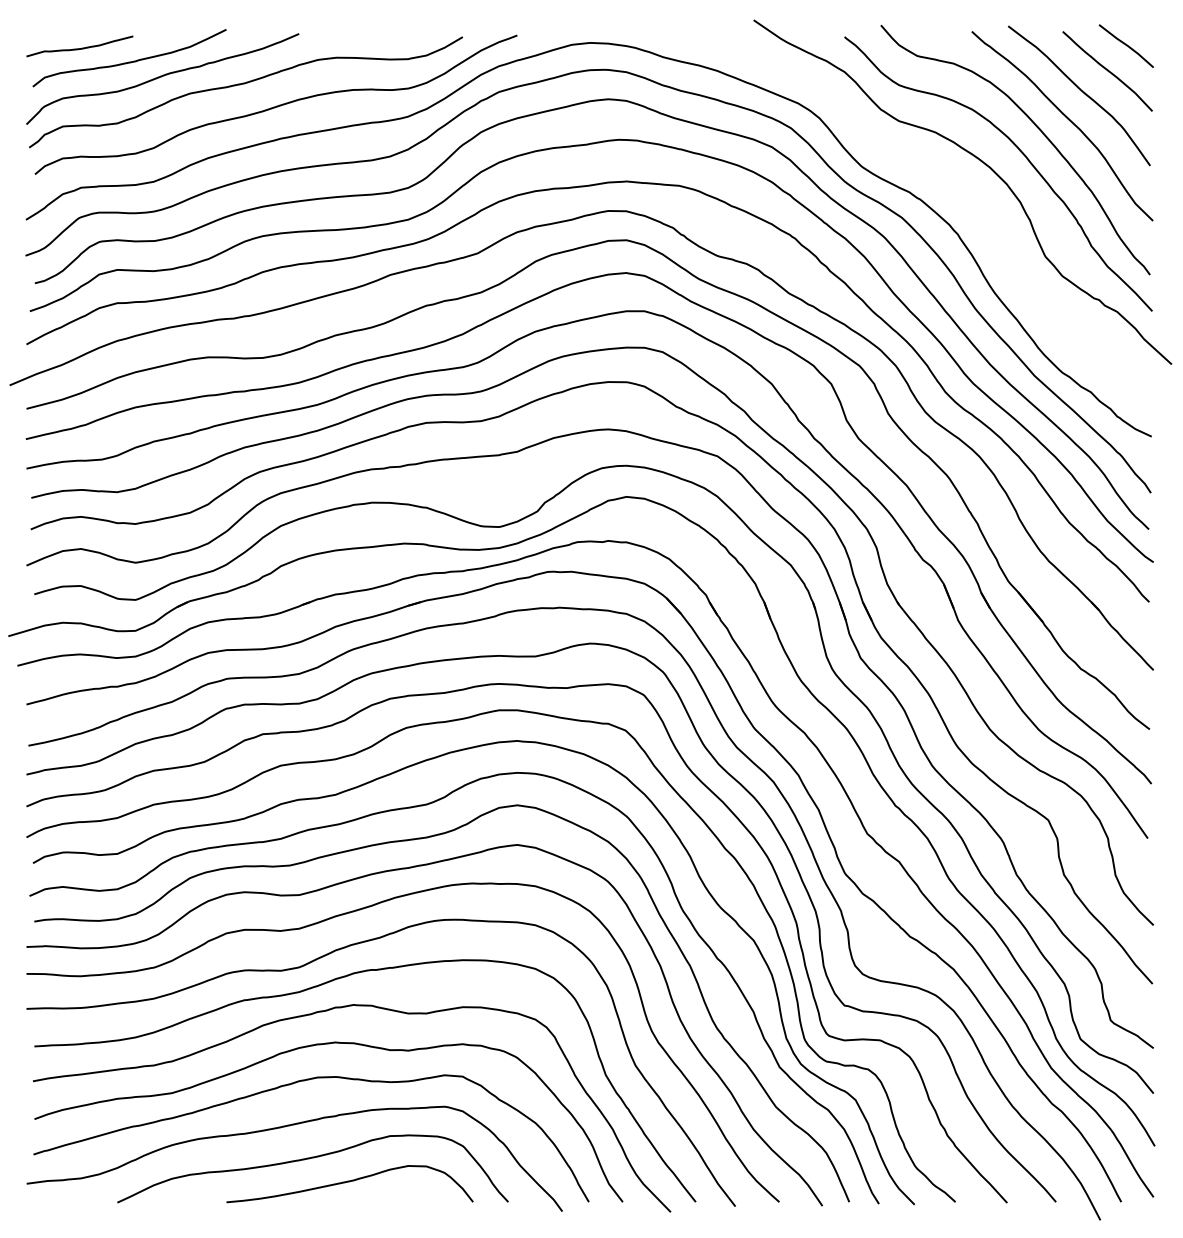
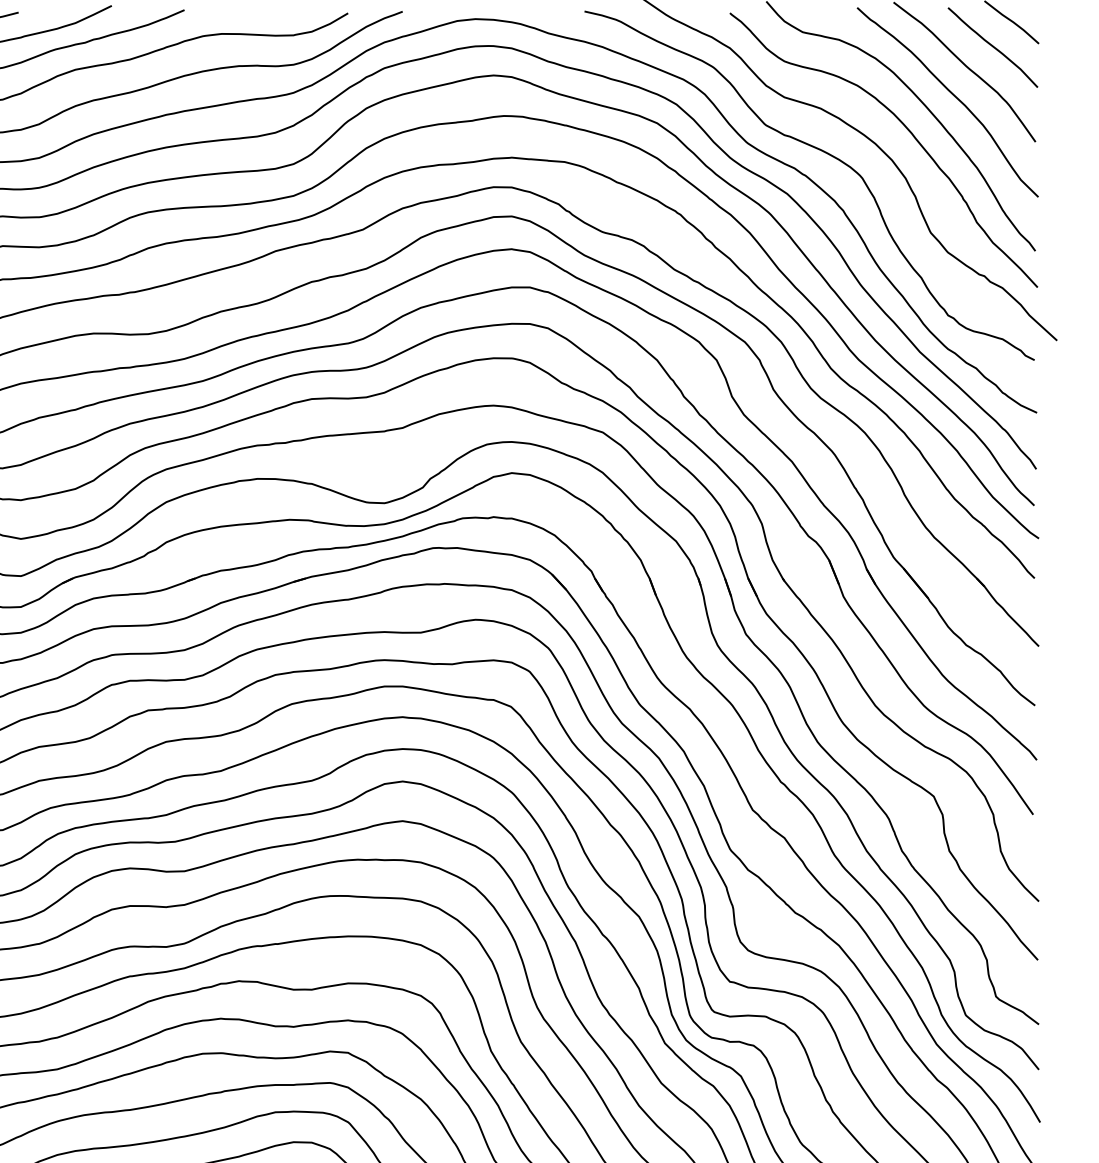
curve: (940, 177) -> (825, 153), added

